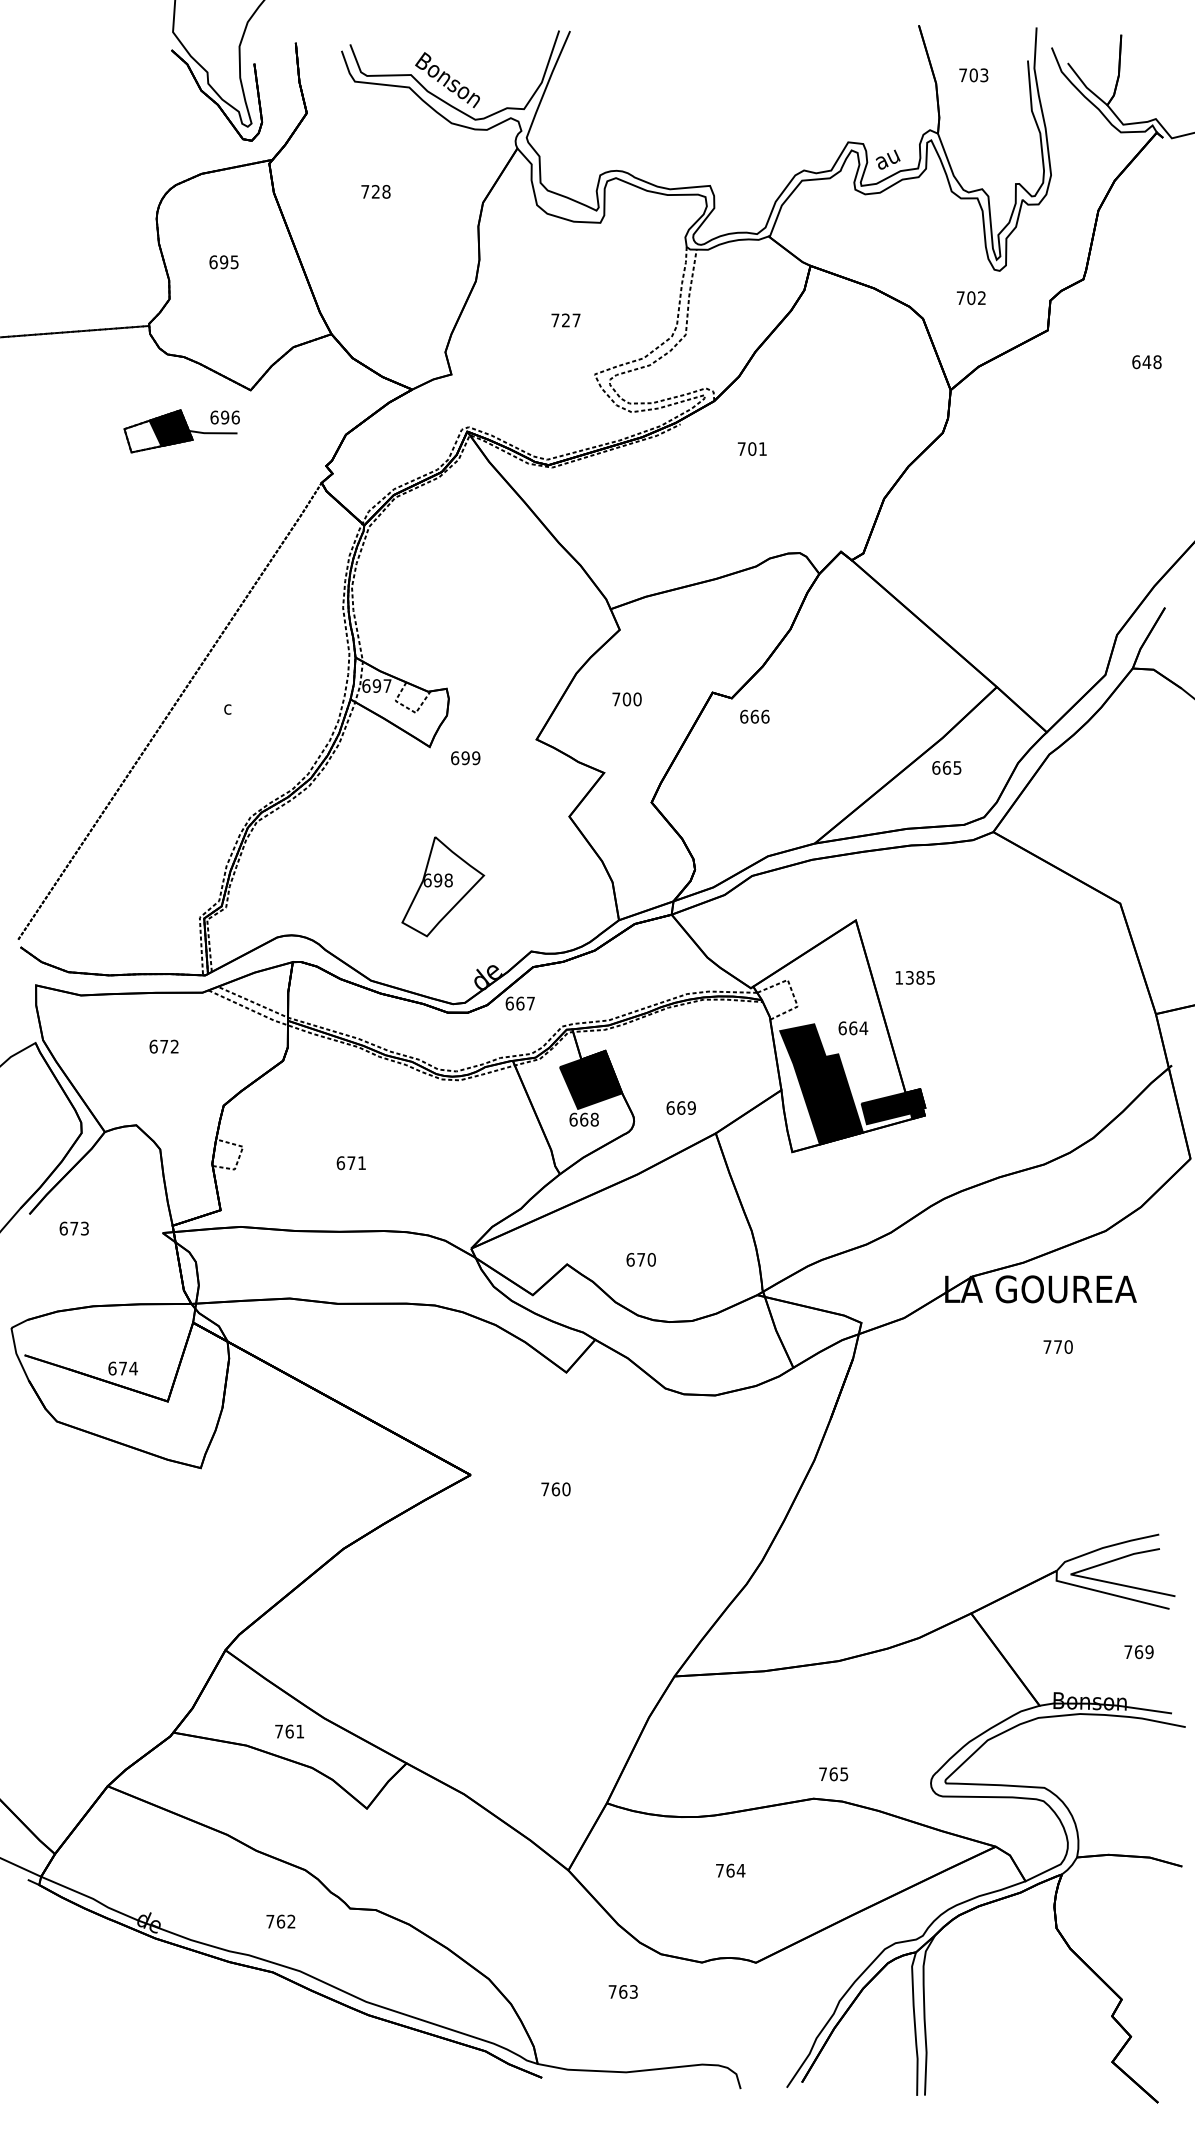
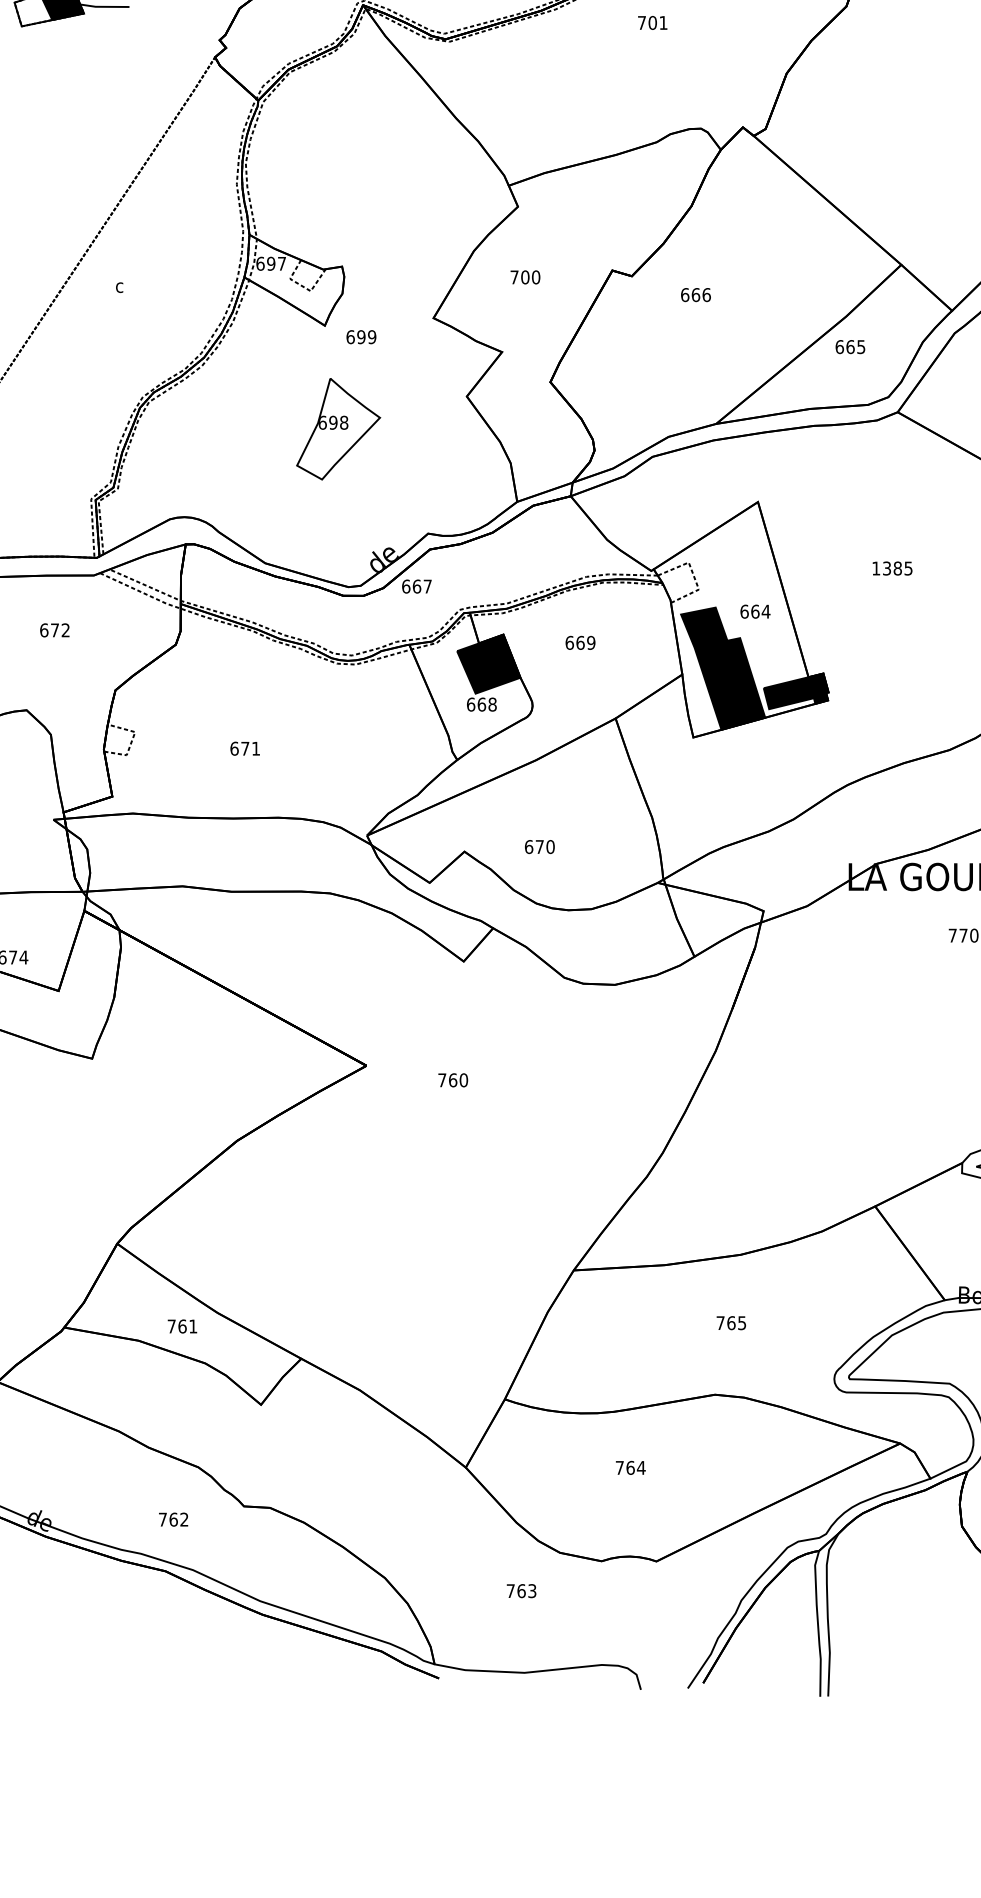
text: (754, 716) -> (695, 294), moved
part: (443, 886) -> (338, 428), moved
text: (914, 977) -> (891, 568), moved
text: (680, 1107) -> (579, 642), moved
text: (833, 1774) -> (731, 1323), moved

